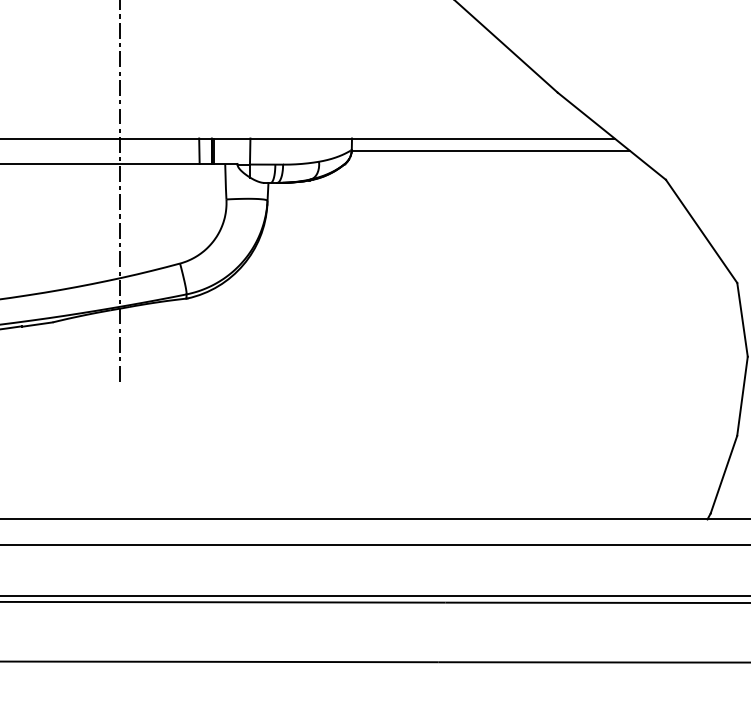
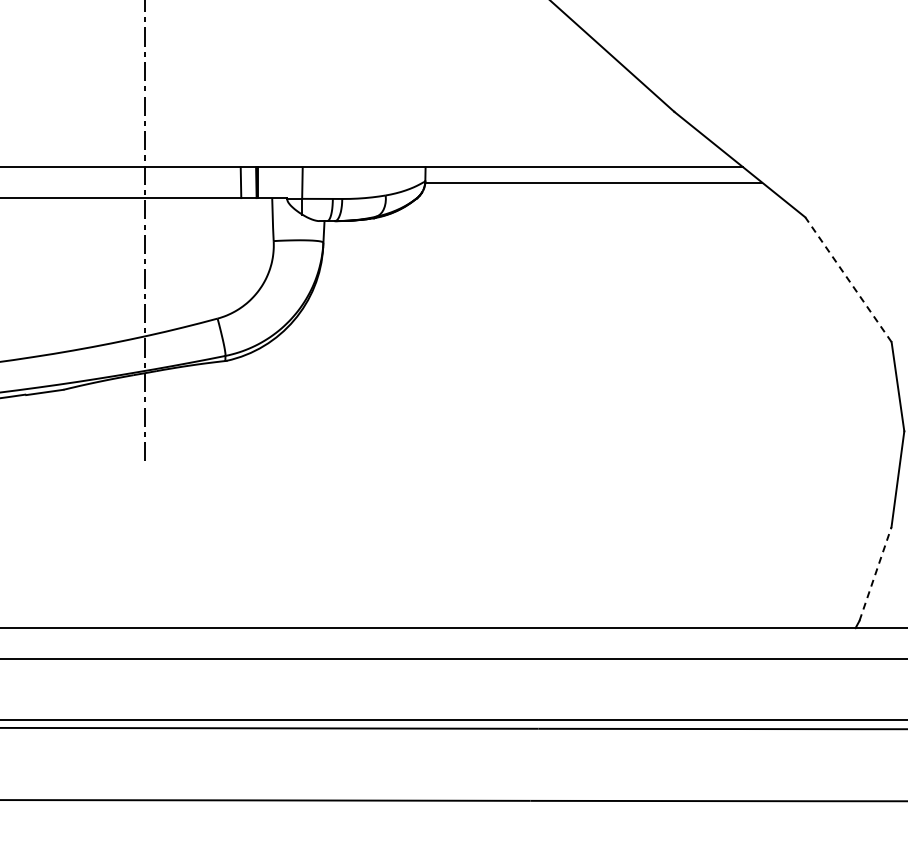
line: (701, 231) -> (848, 279), solid -> dashed
line: (723, 475) -> (875, 574), solid -> dashed

